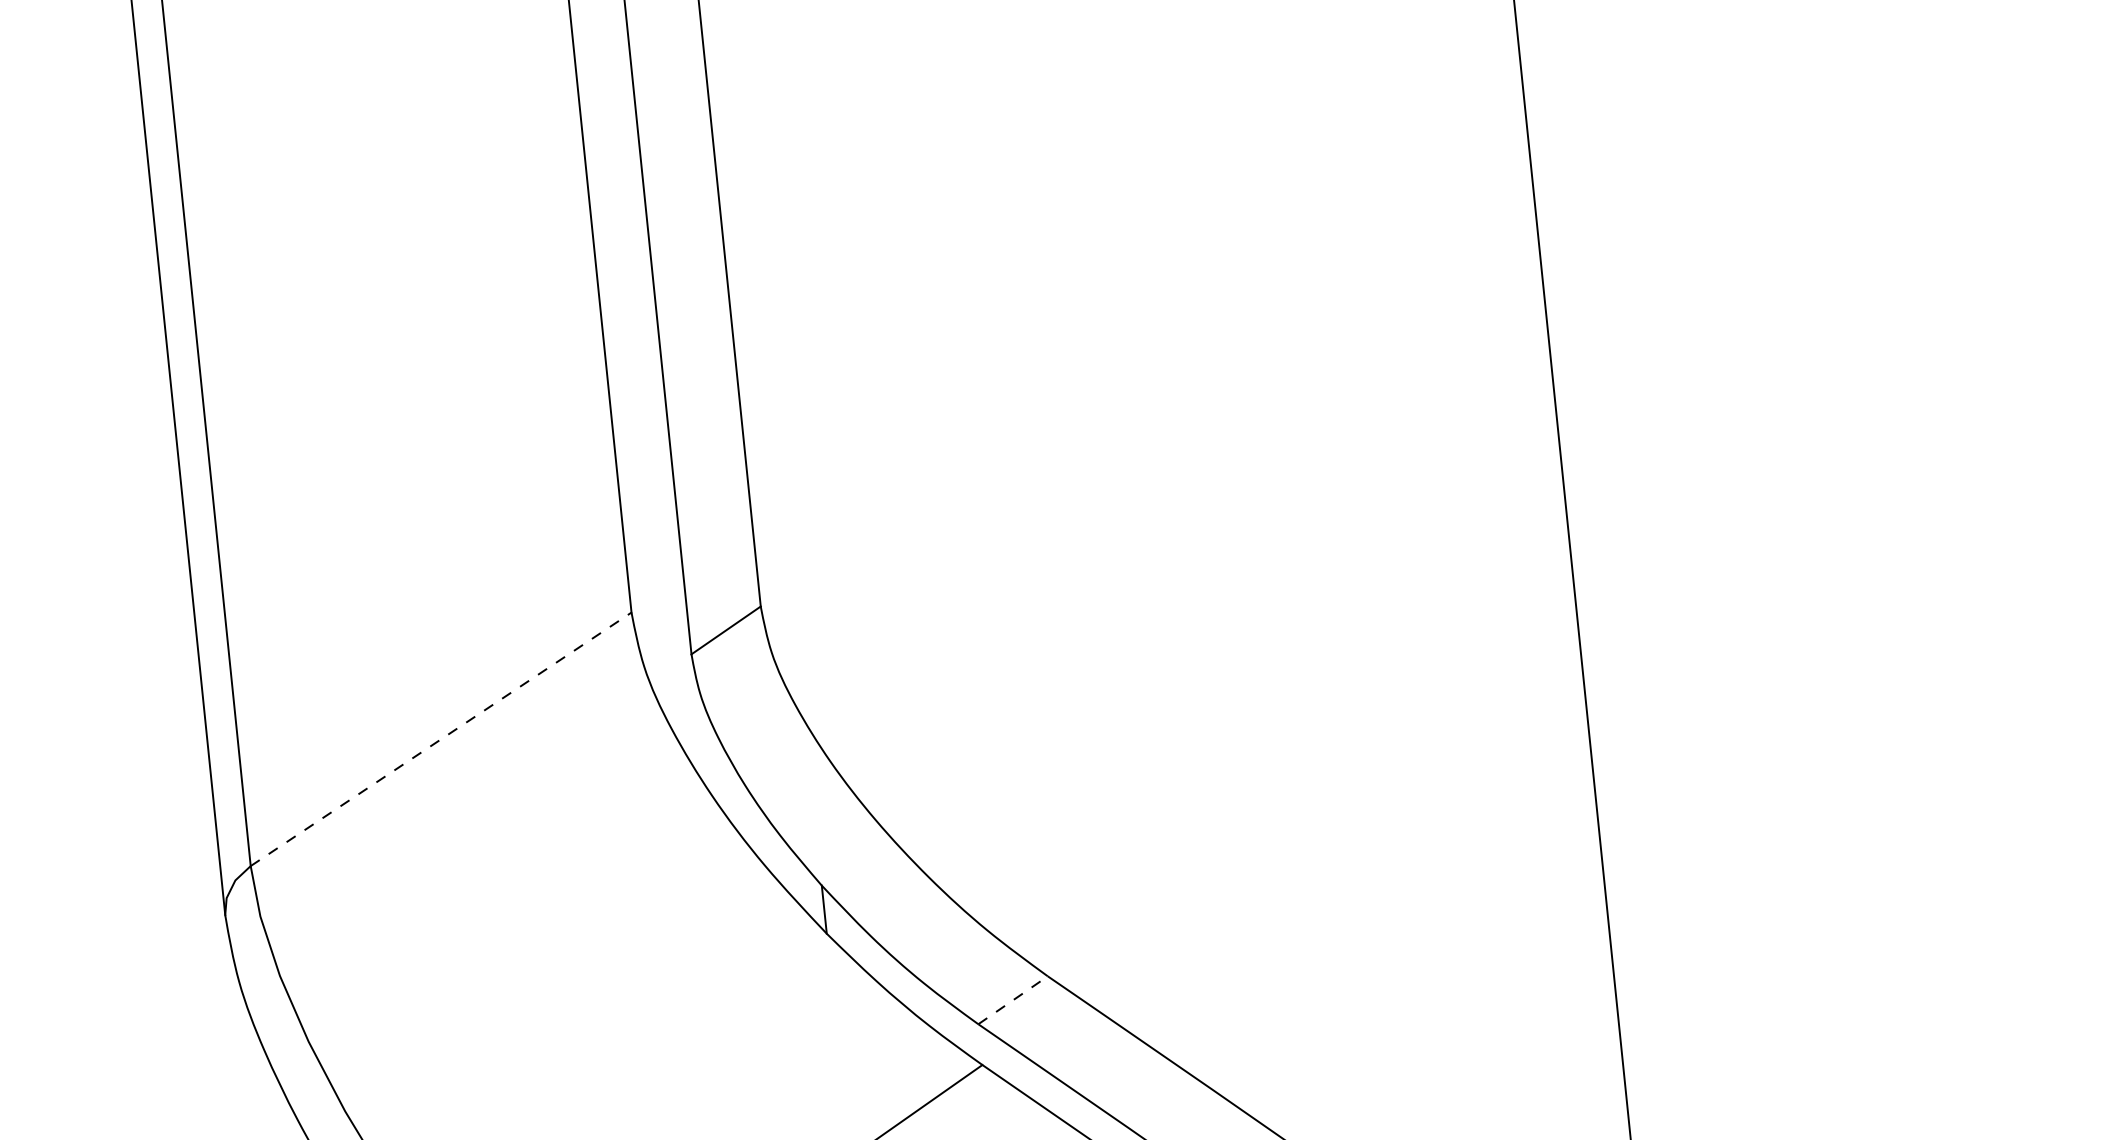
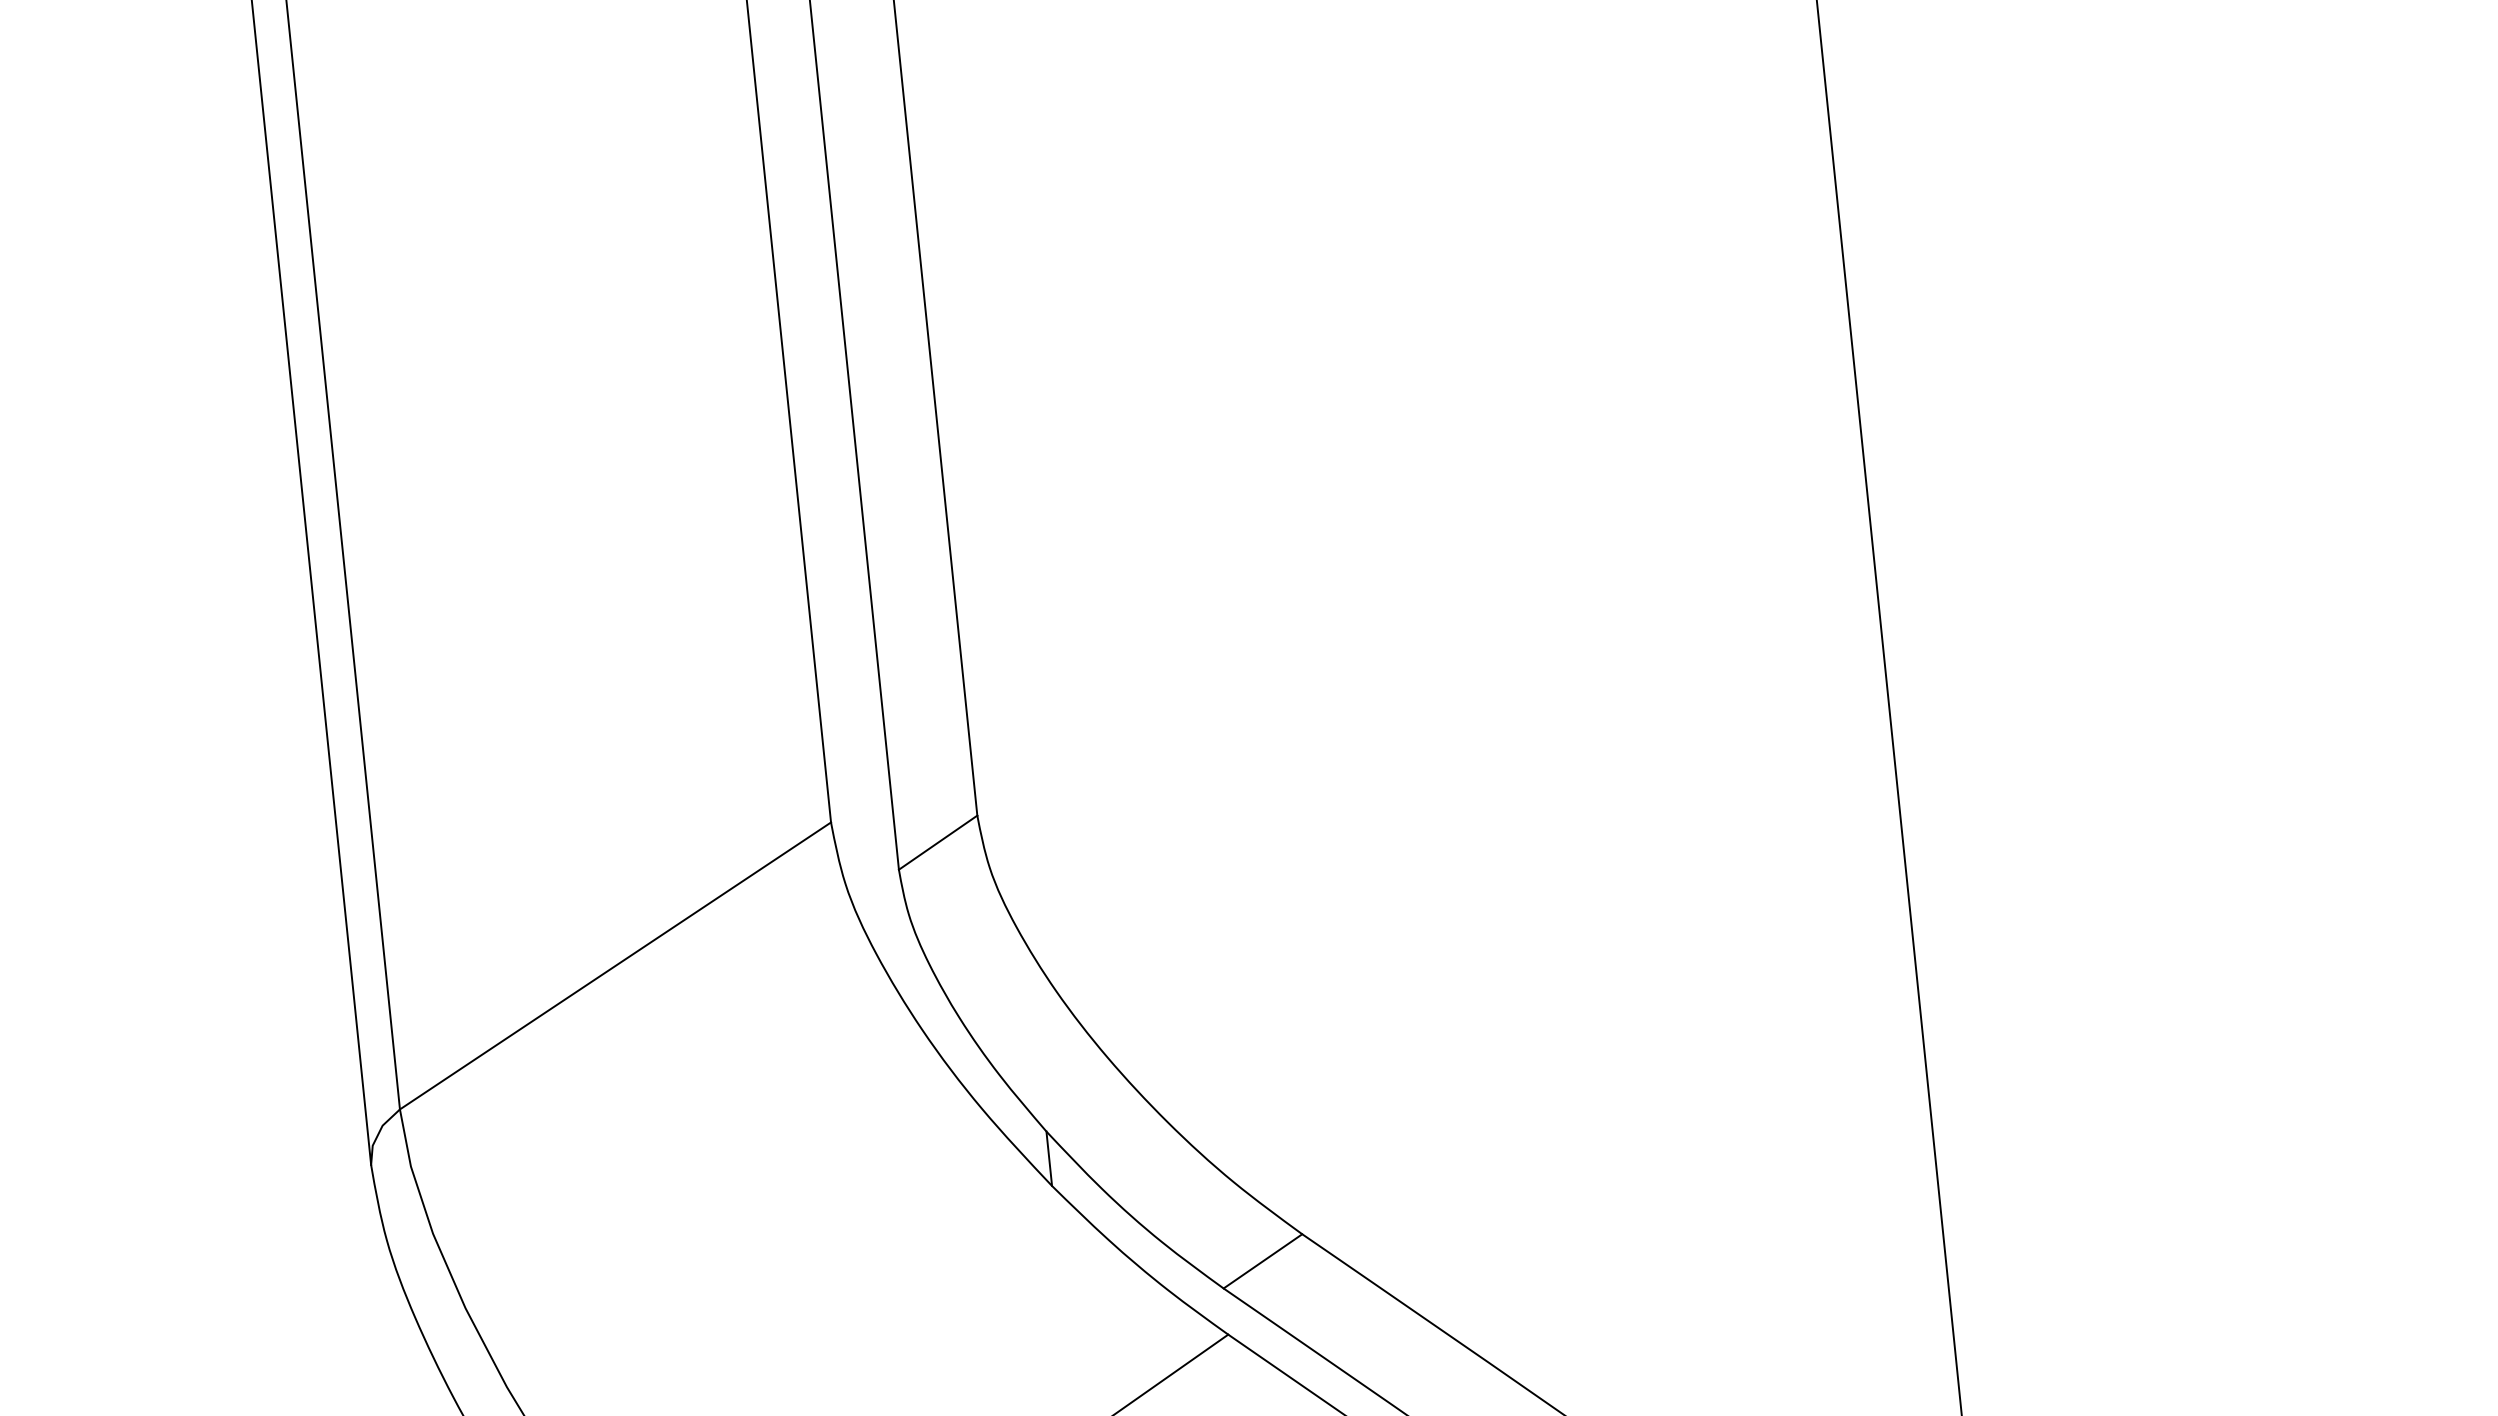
line: (441, 738) -> (615, 965), dashed -> solid
line: (1012, 1000) -> (1262, 1261), dashed -> solid

